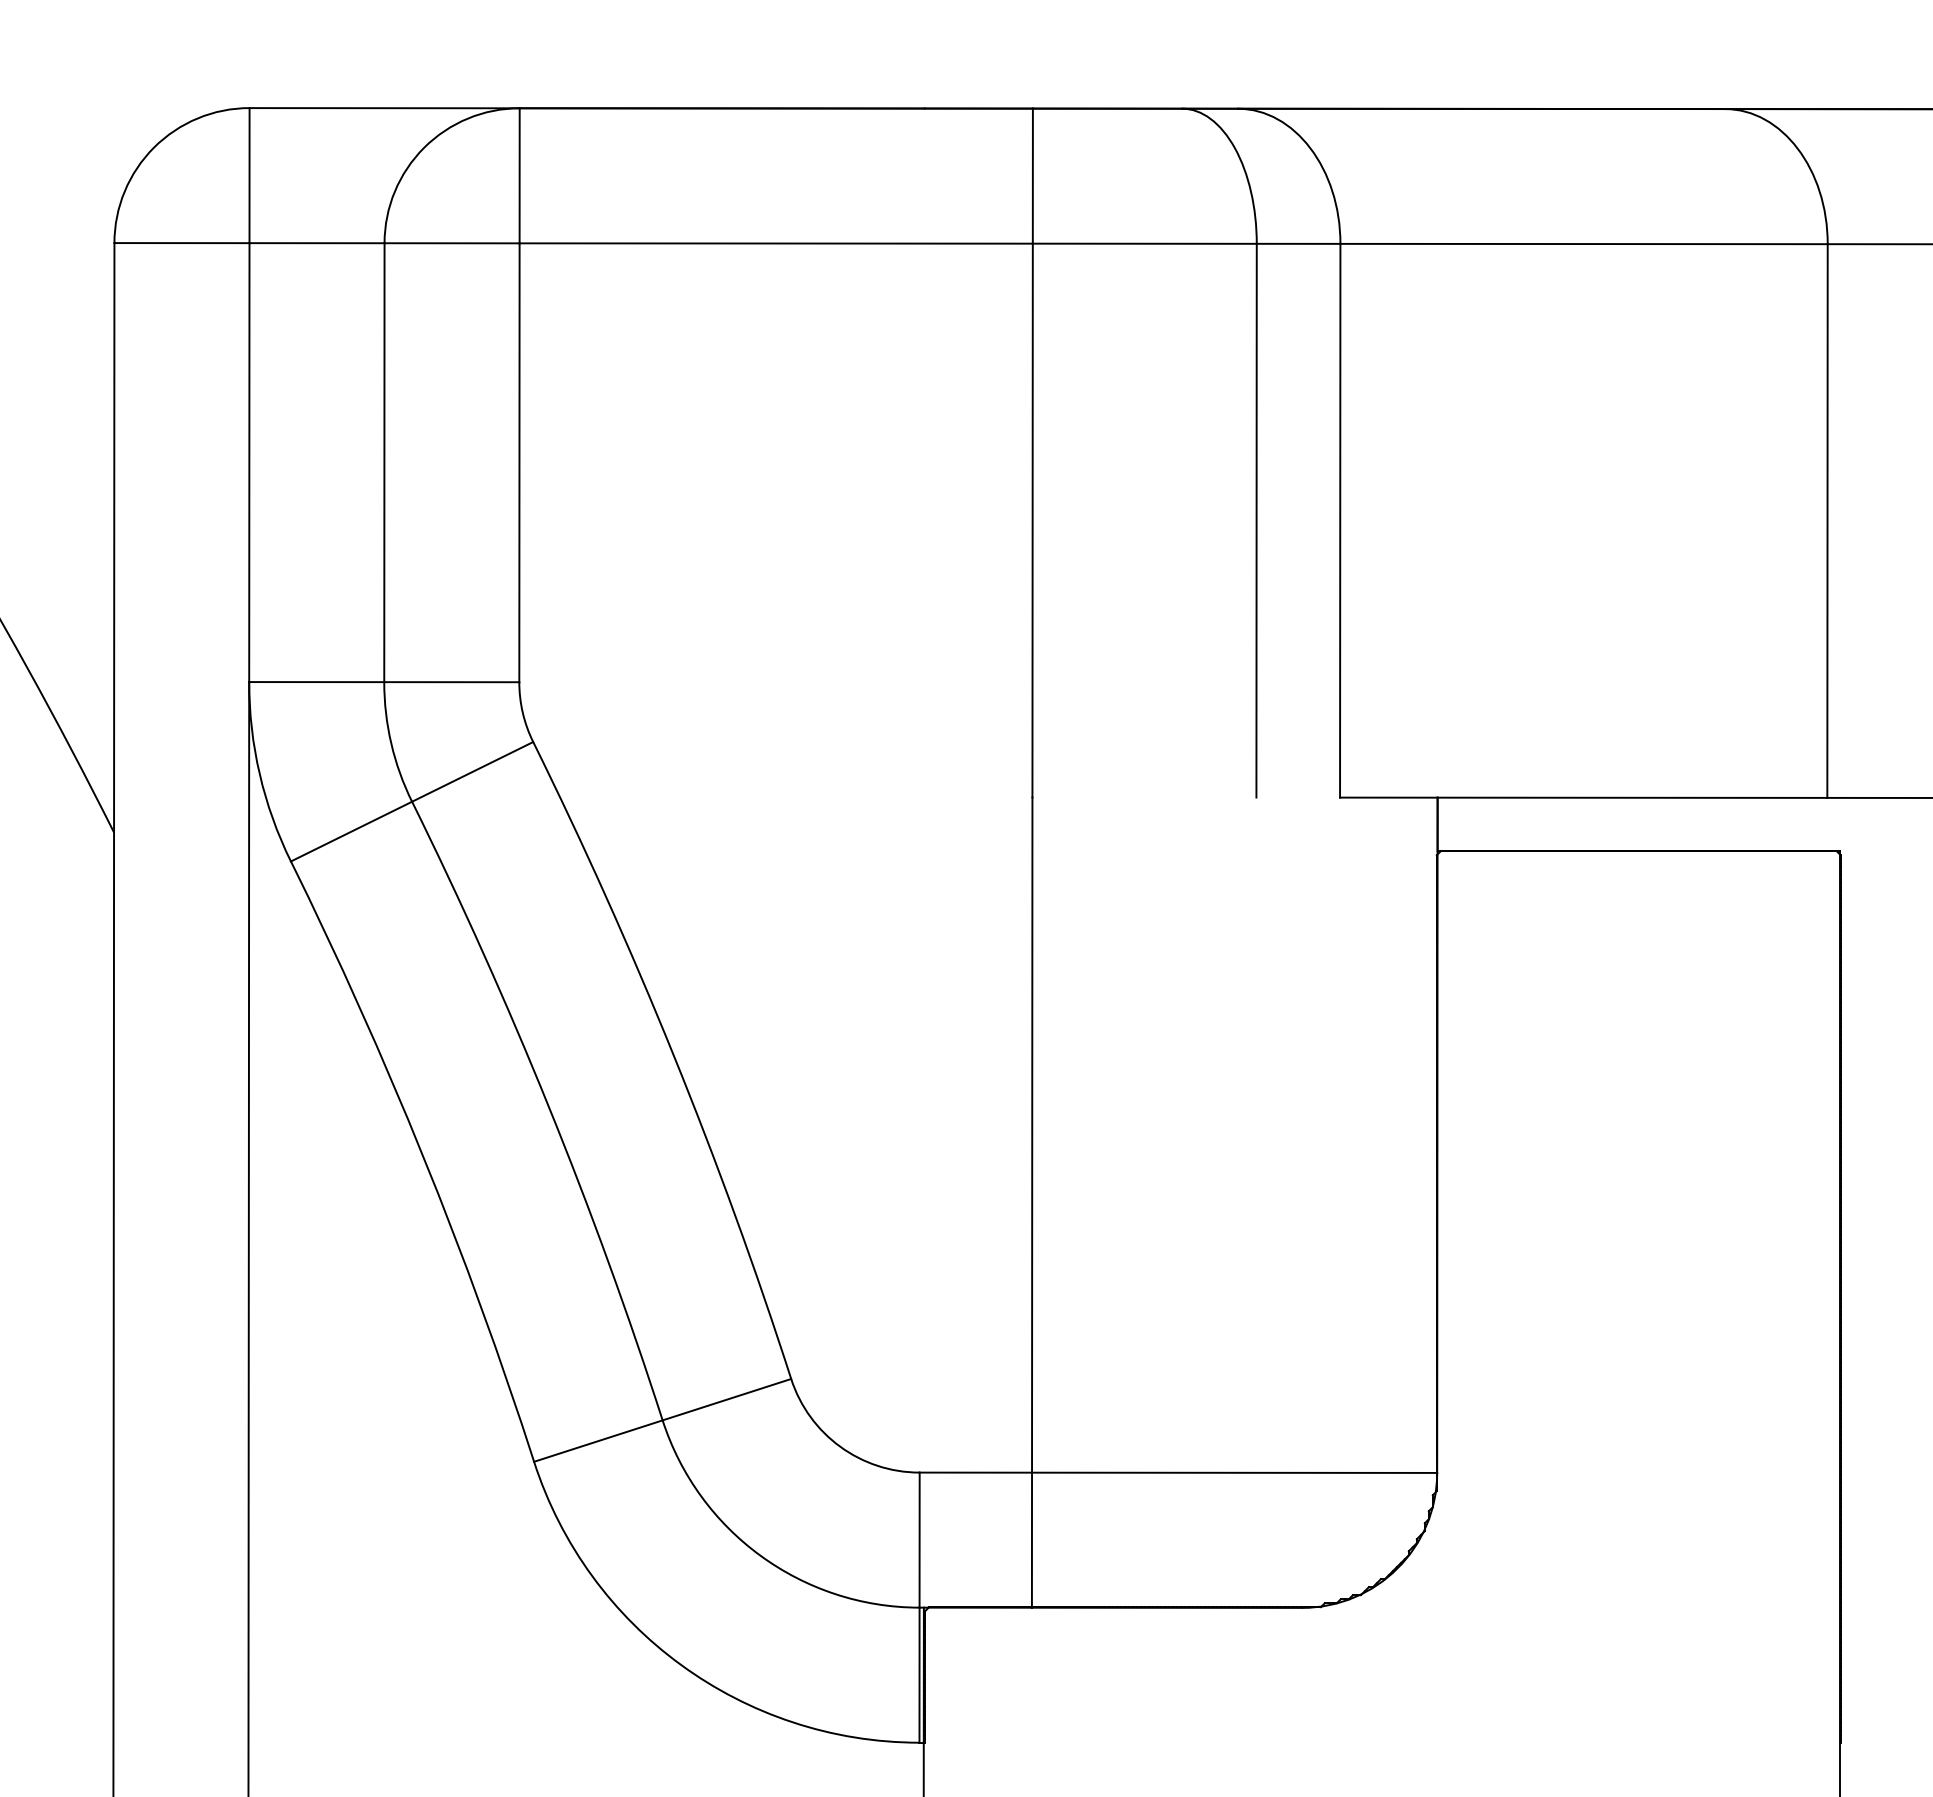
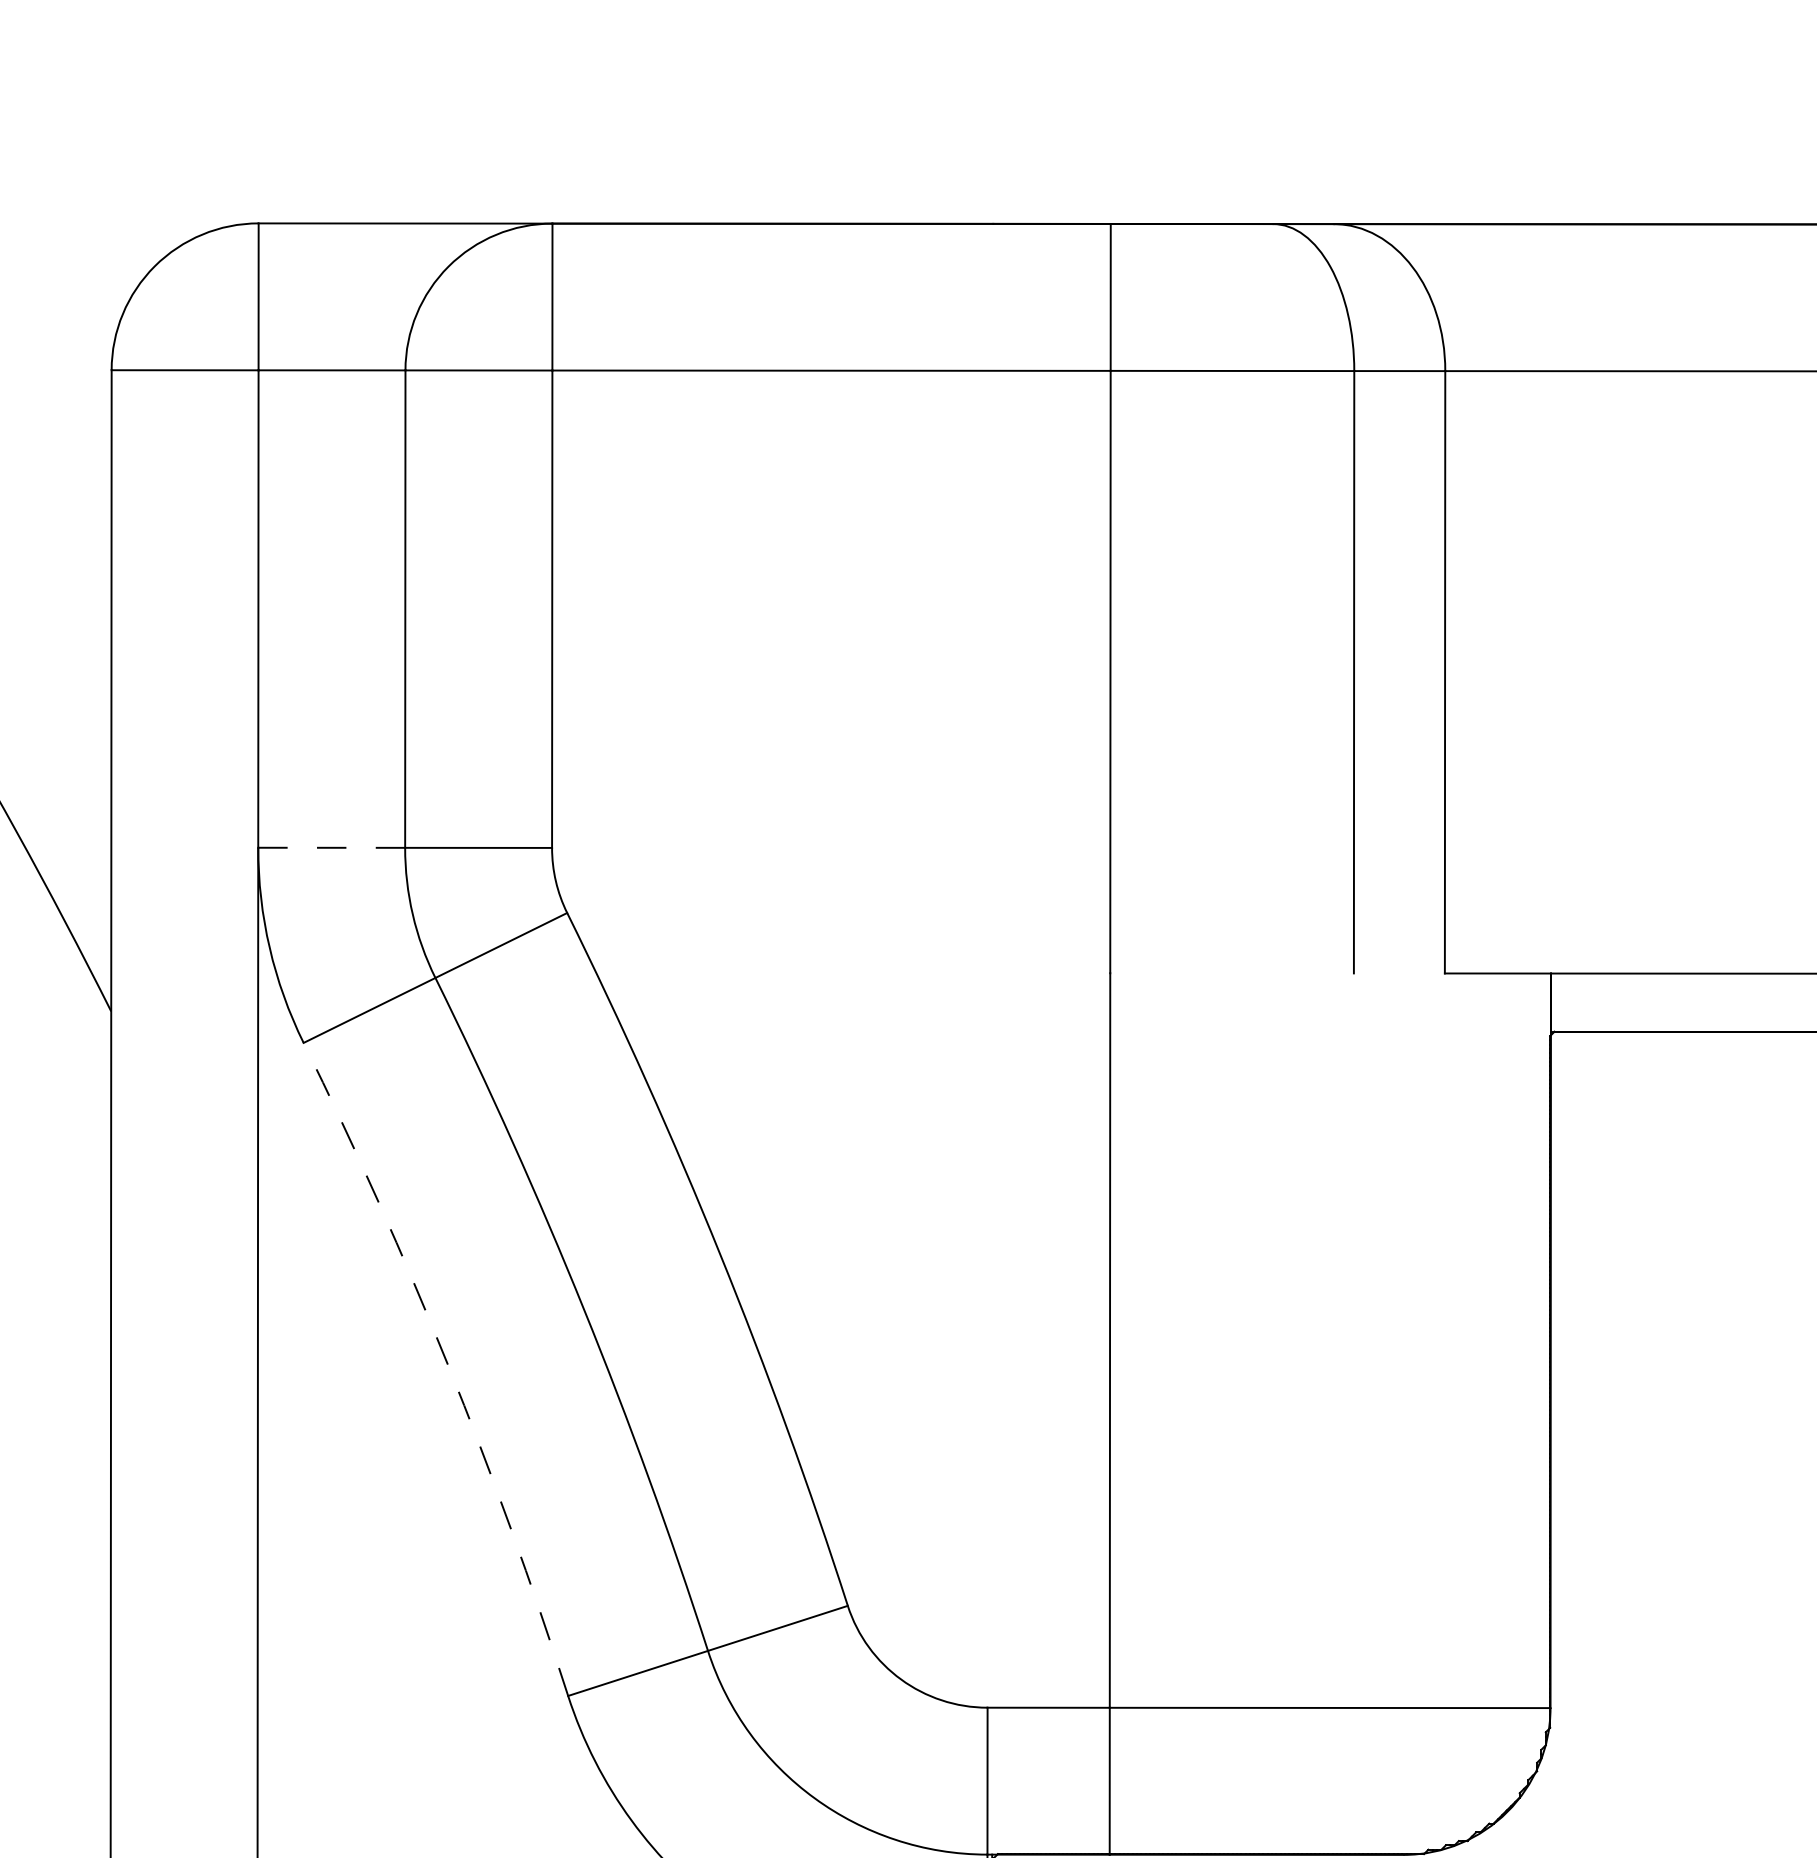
line: (316, 682) -> (331, 848), solid -> dashed
arc: (423, 1157) -> (447, 1364), solid -> dashed

